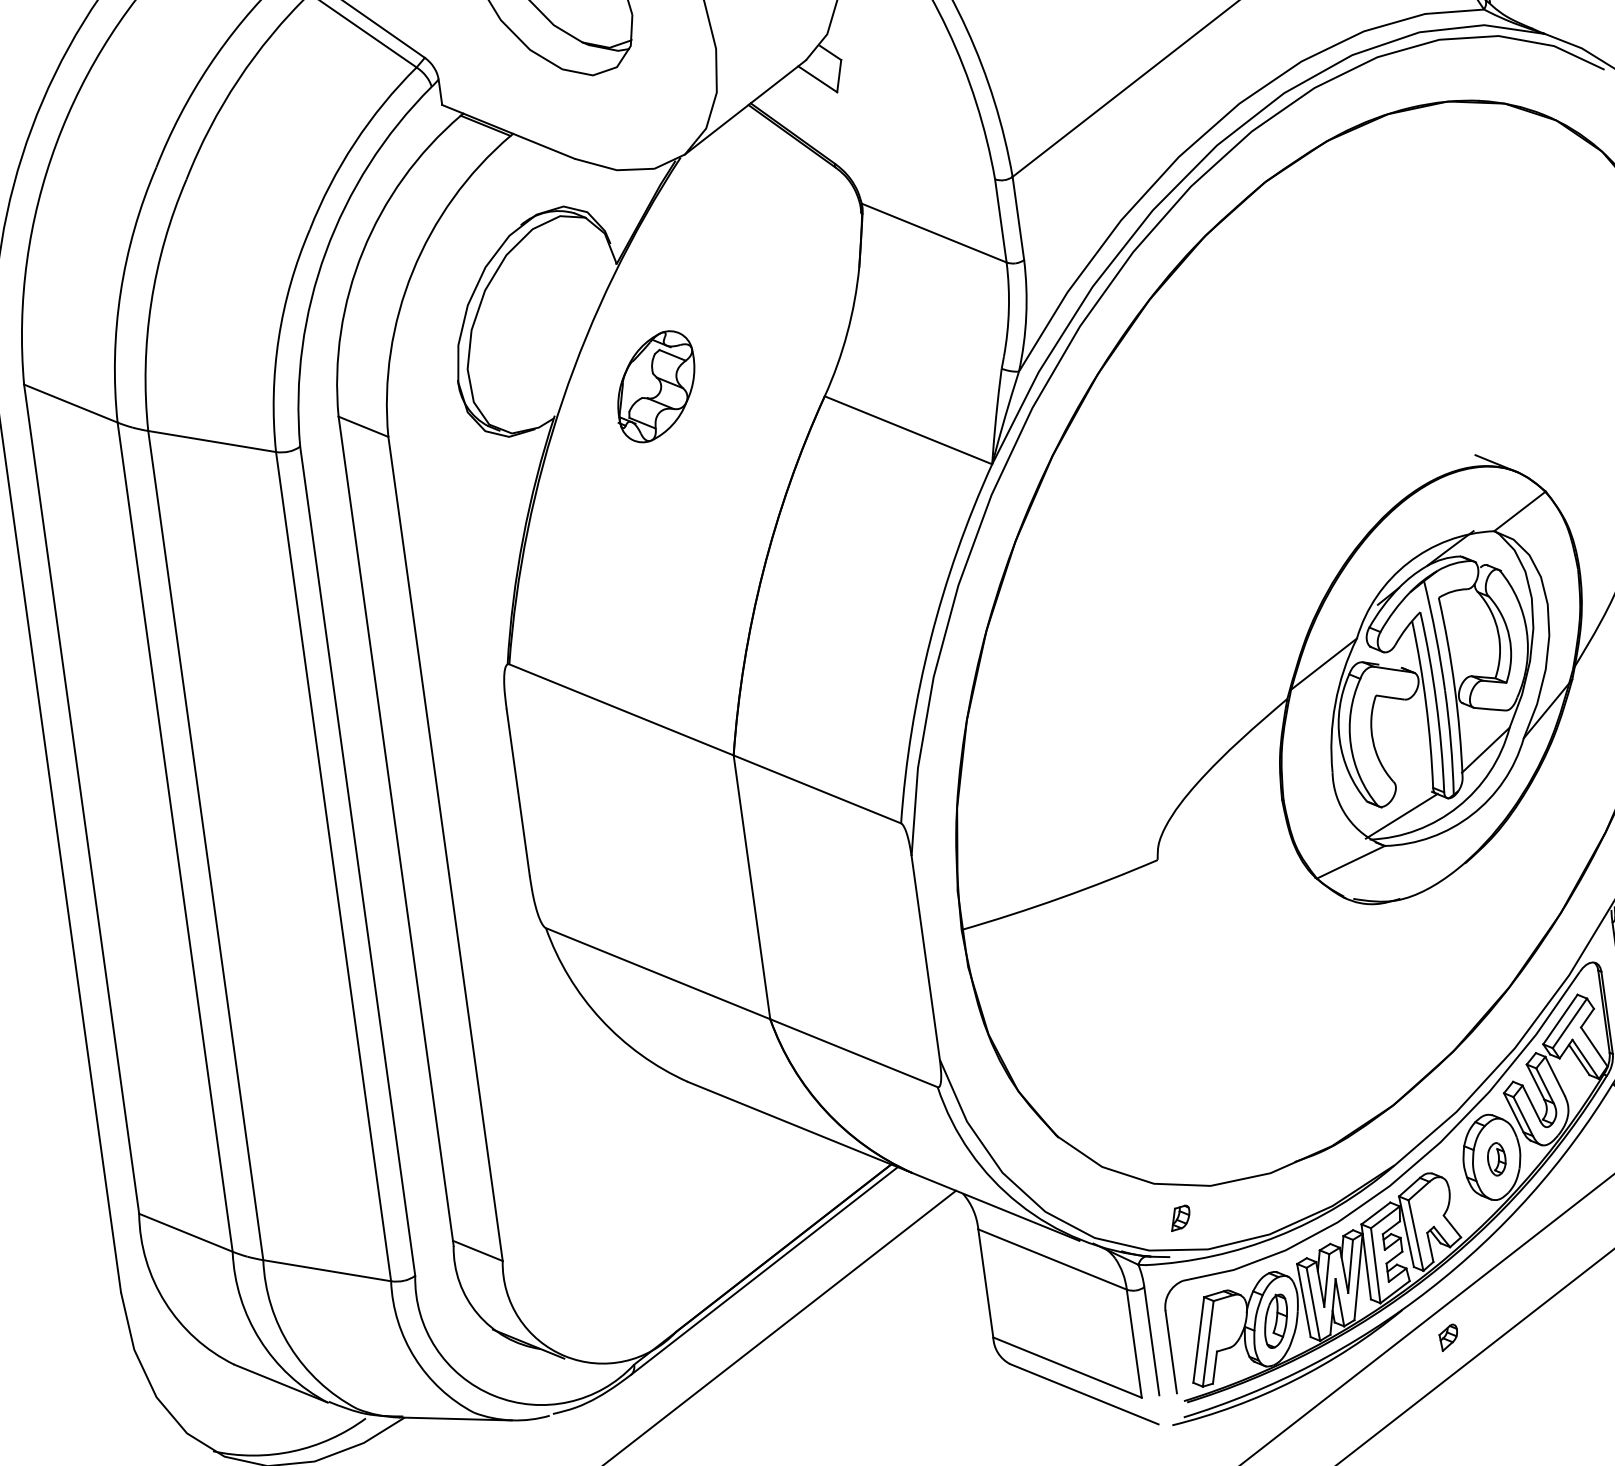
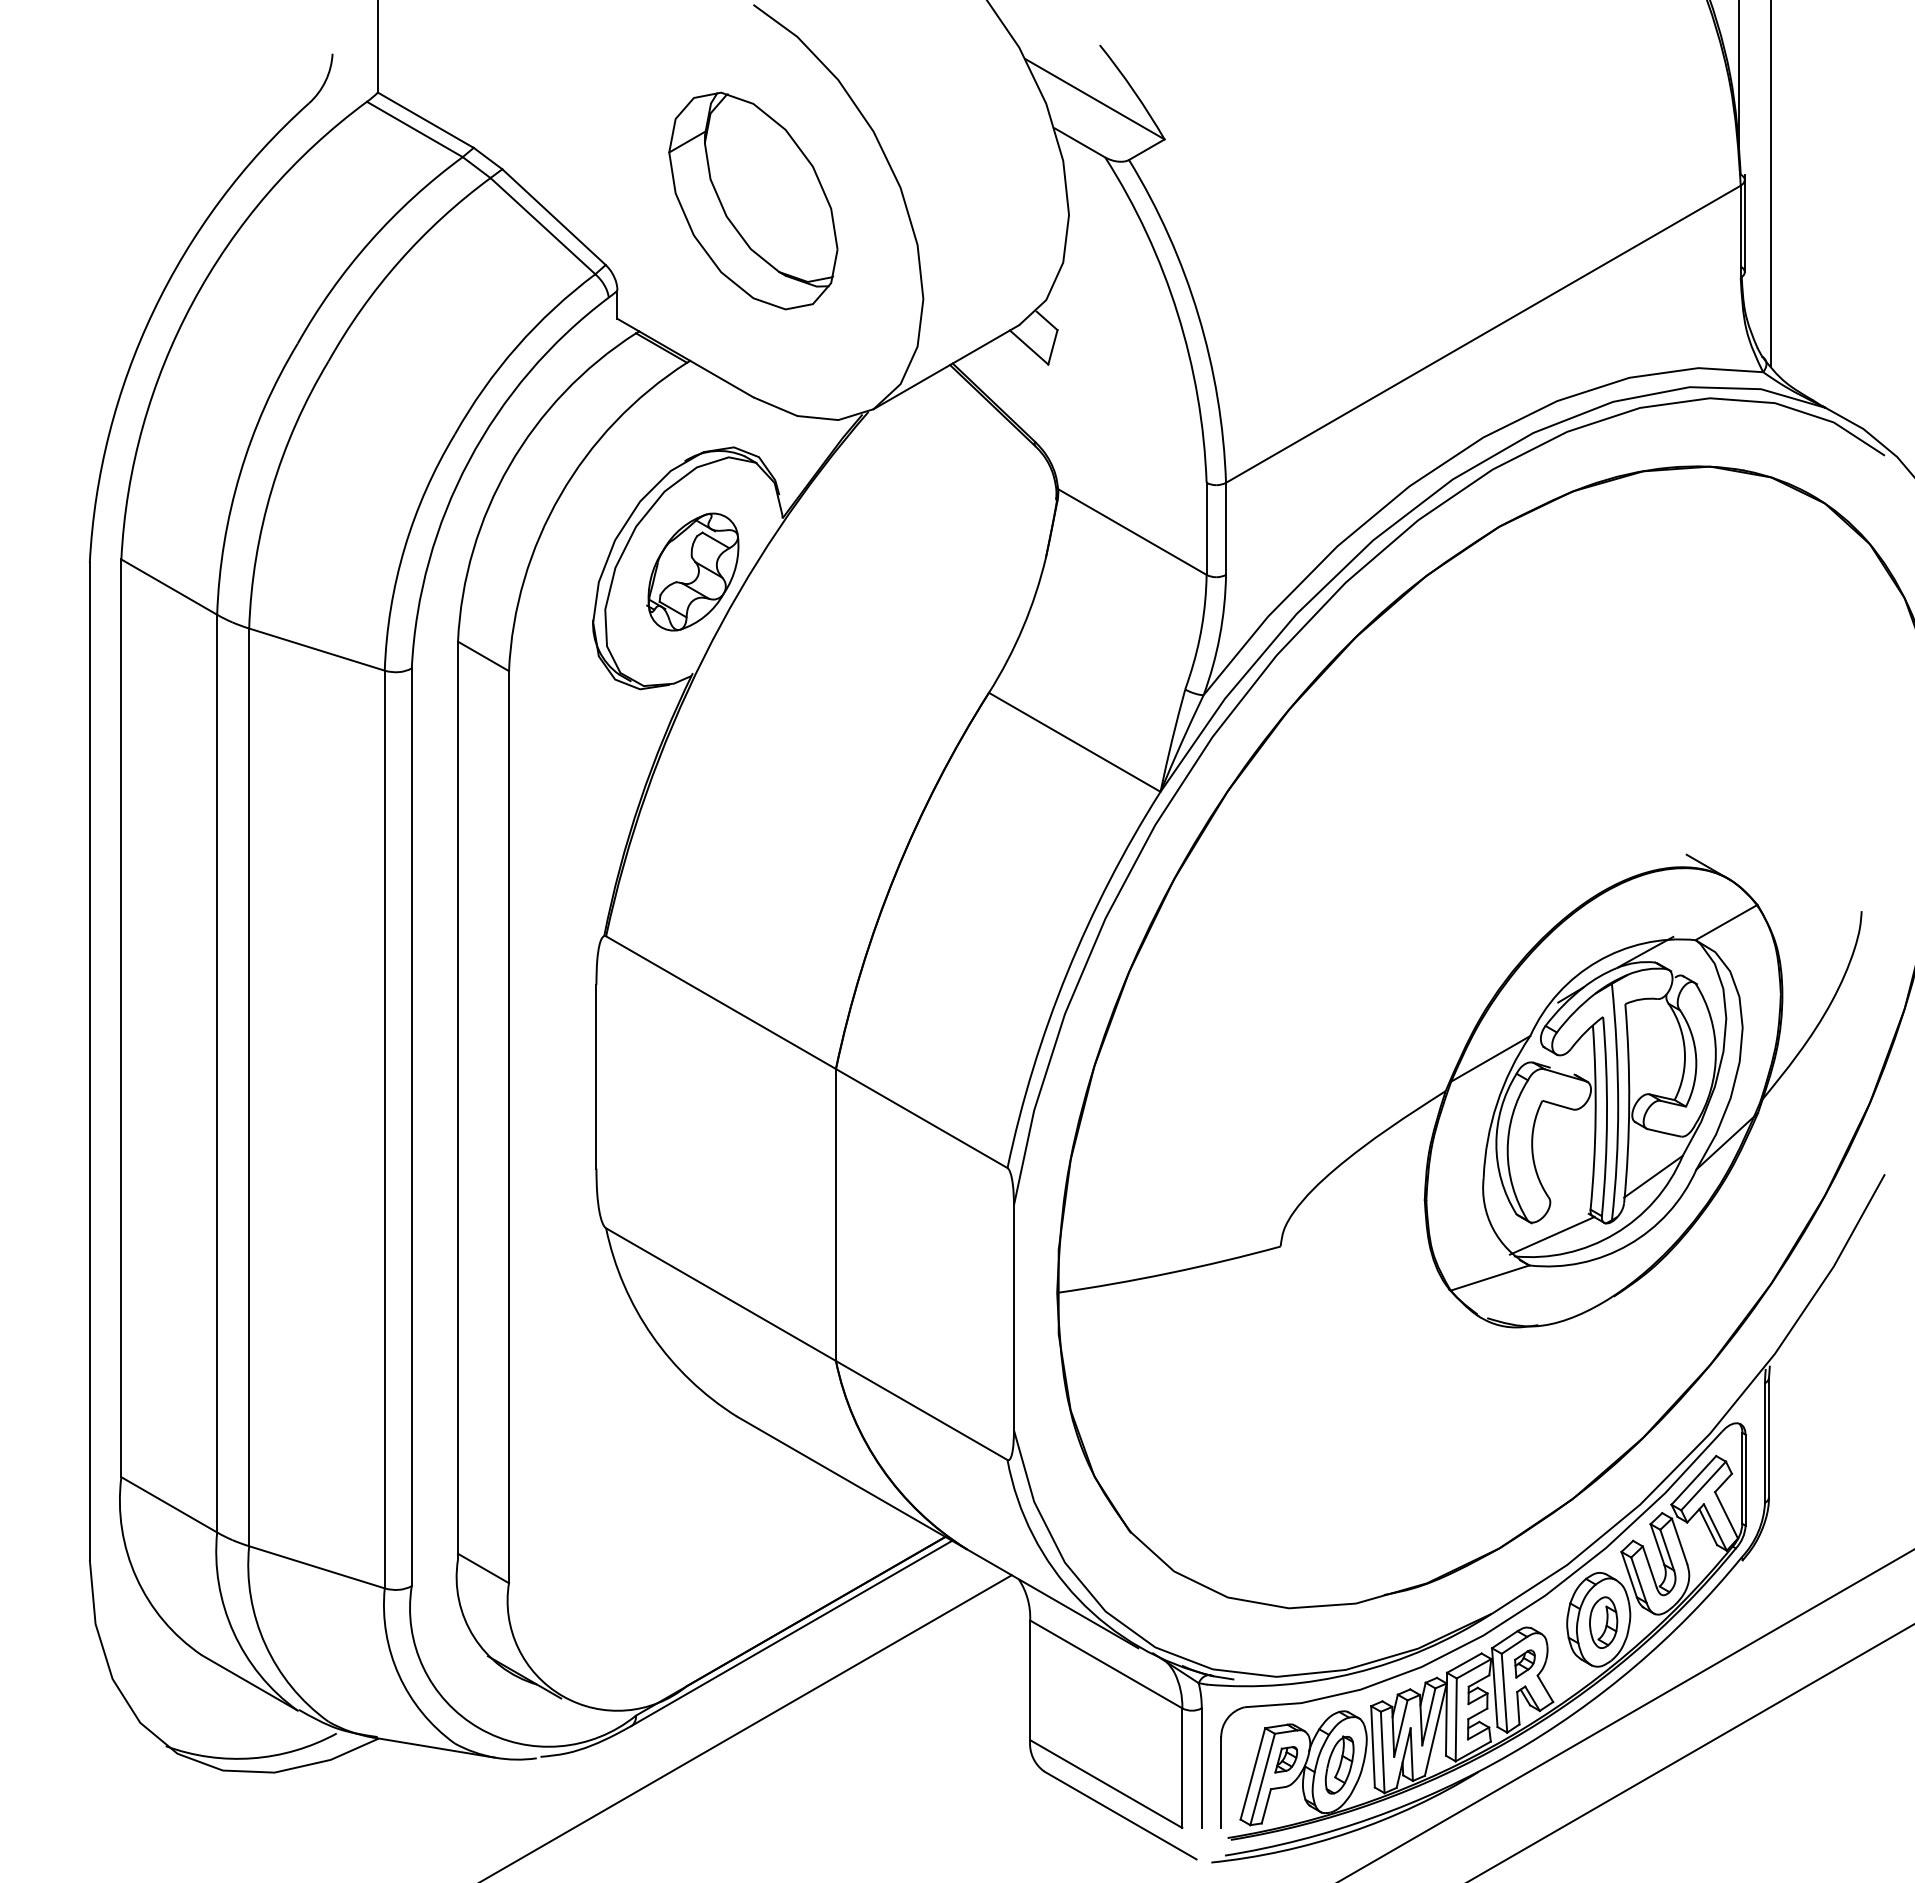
part: (655, 386) -> (692, 571), moved
part: (1496, 1159) -> (1603, 1622), size x1.43
part: (1180, 1217) -> (1286, 1759), moved
part: (1448, 1337) -> (1524, 1663), moved

